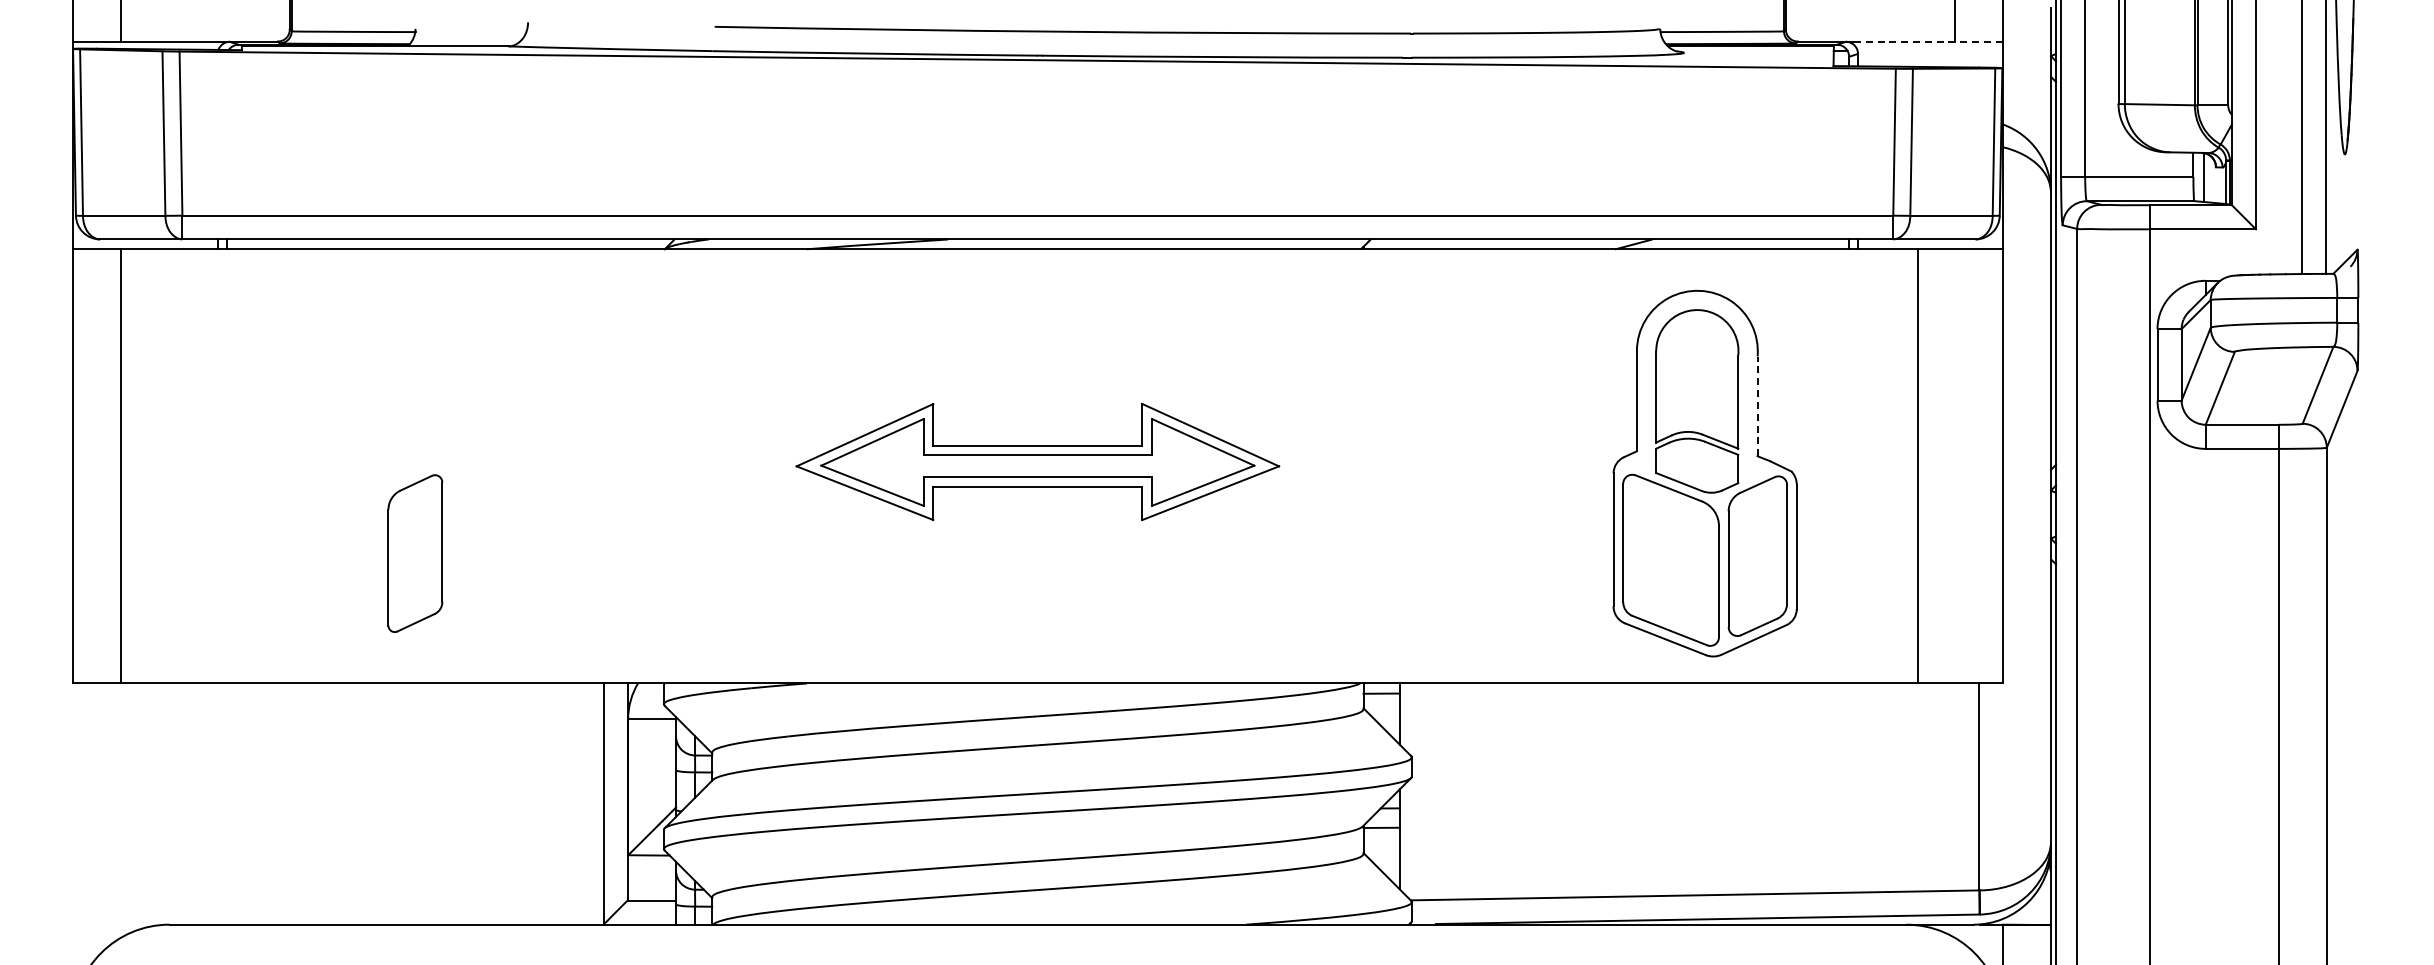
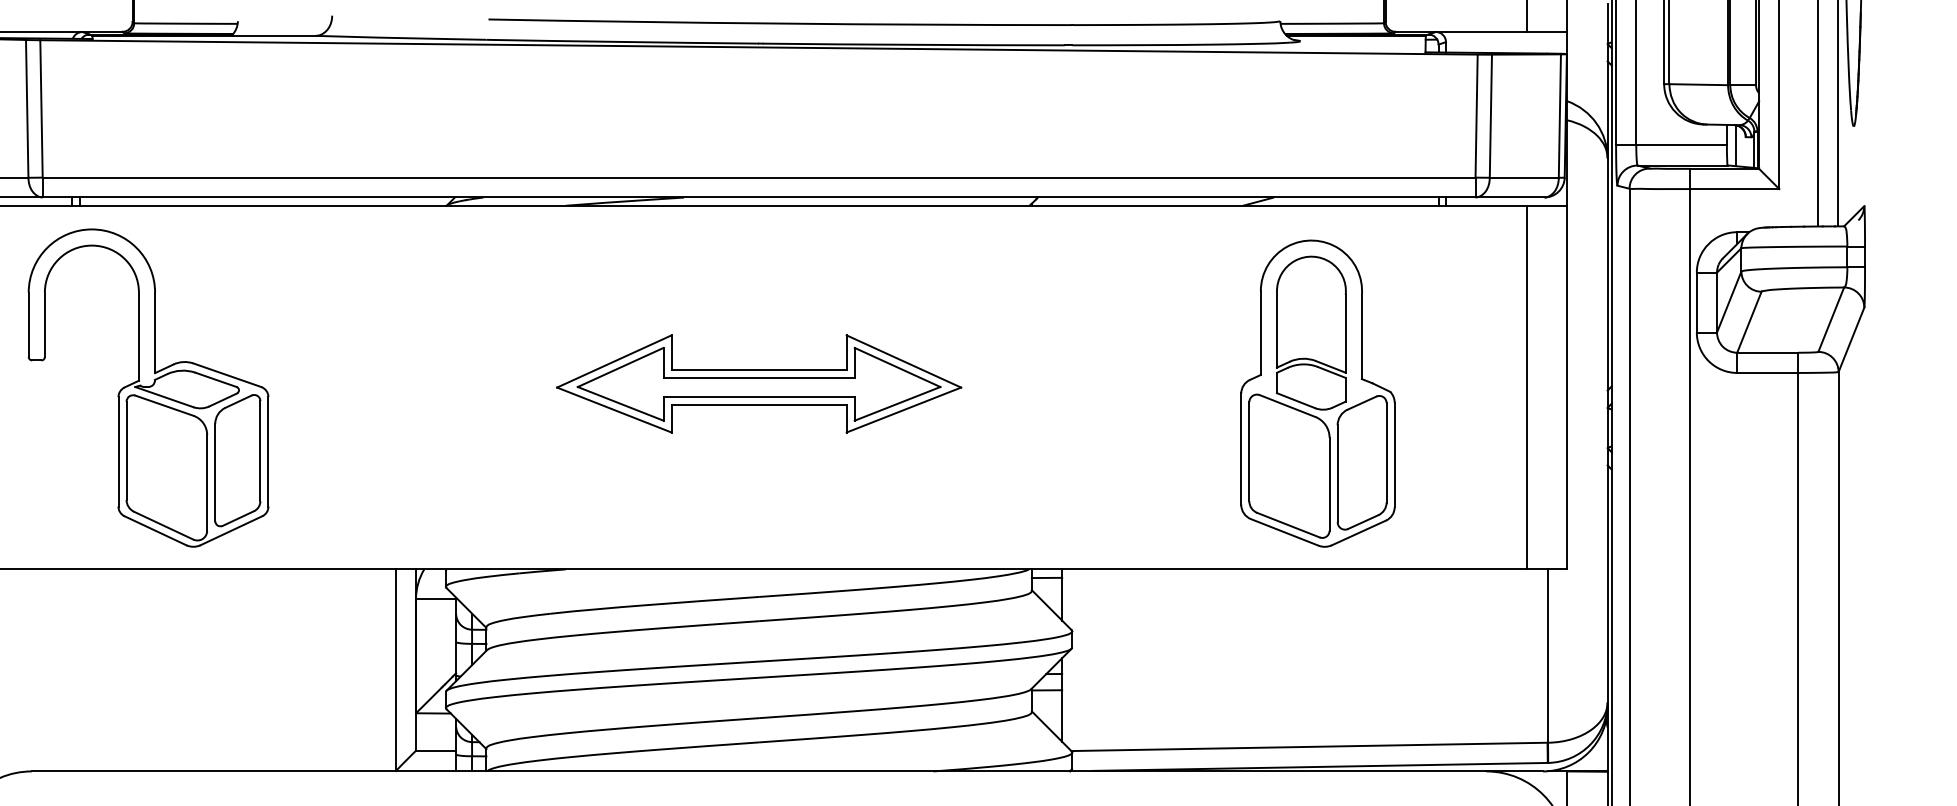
line: (1929, 41) -> (1505, 31), dashed -> solid
line: (1757, 406) -> (1361, 337), dashed -> solid
part: (308, 466) -> (148, 387), added
line: (1917, 466) -> (1526, 387), moved

